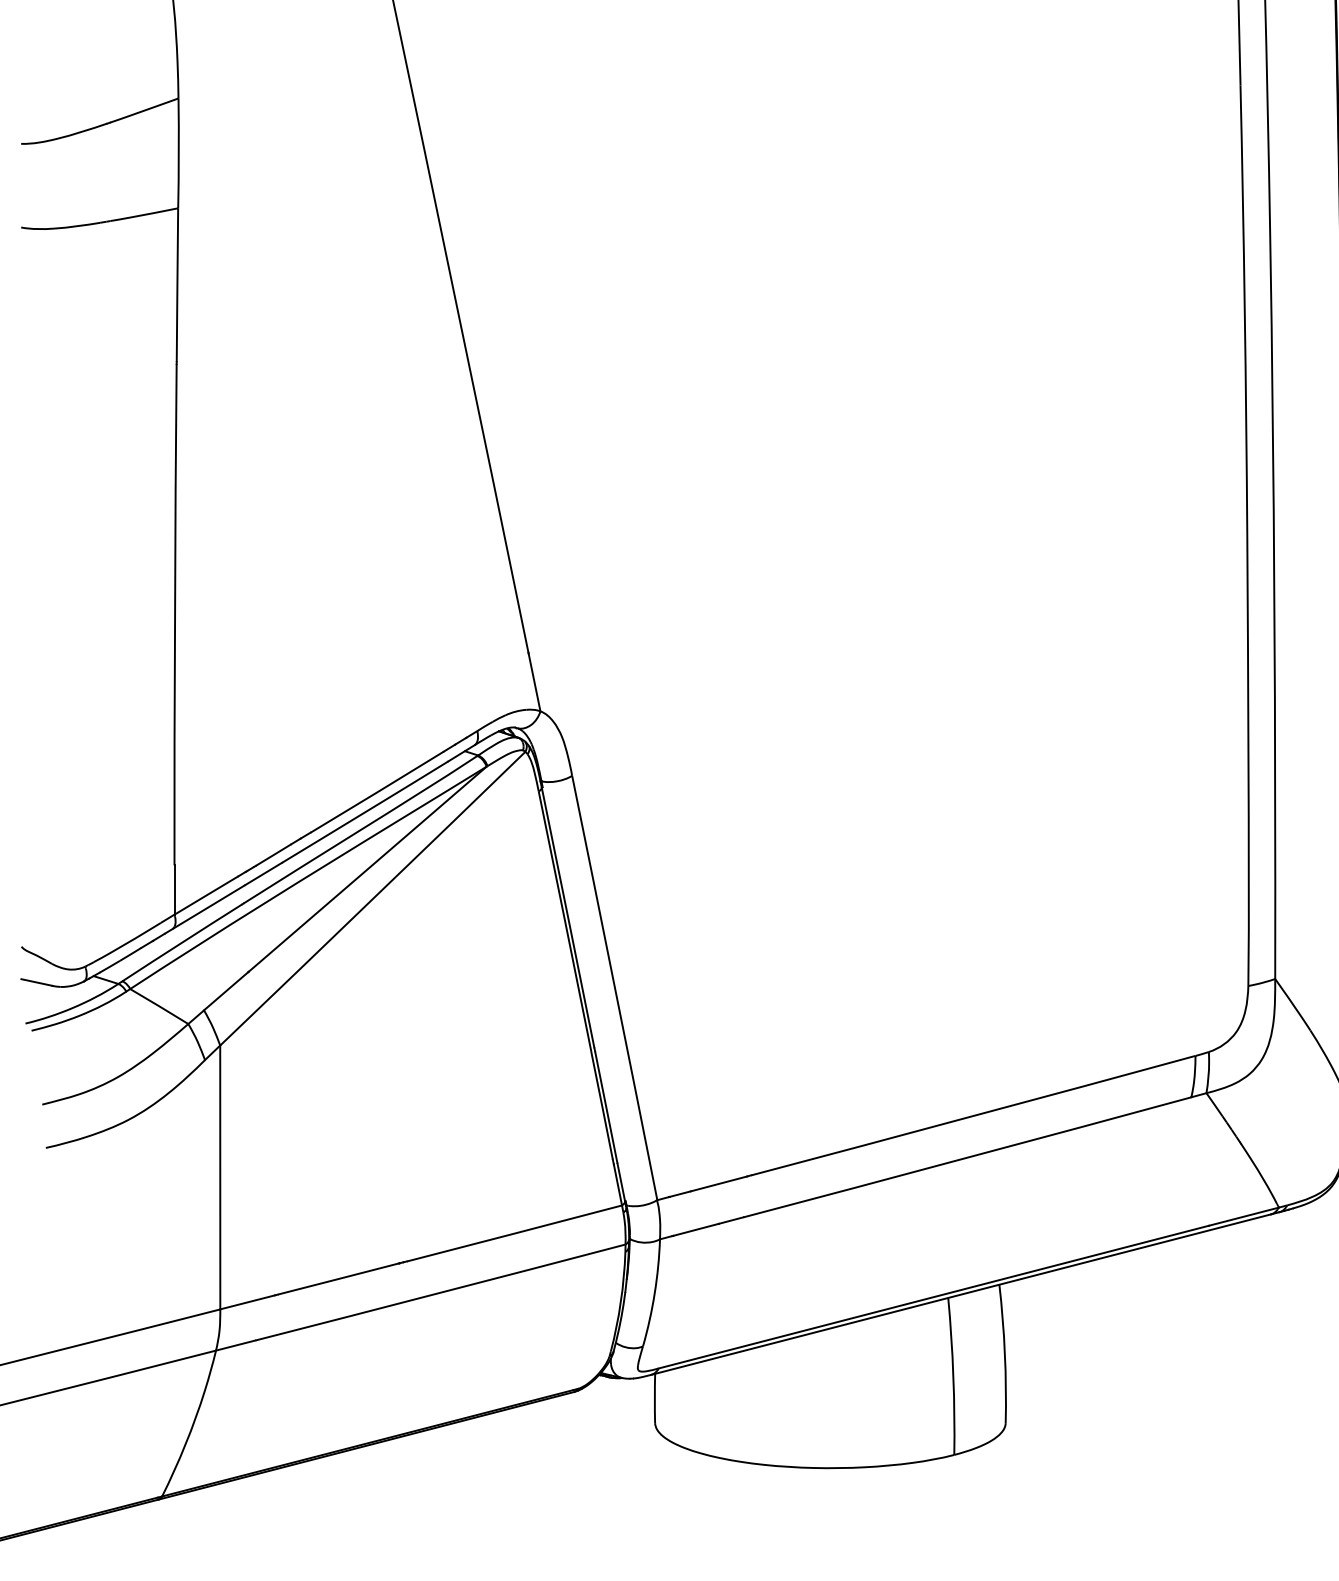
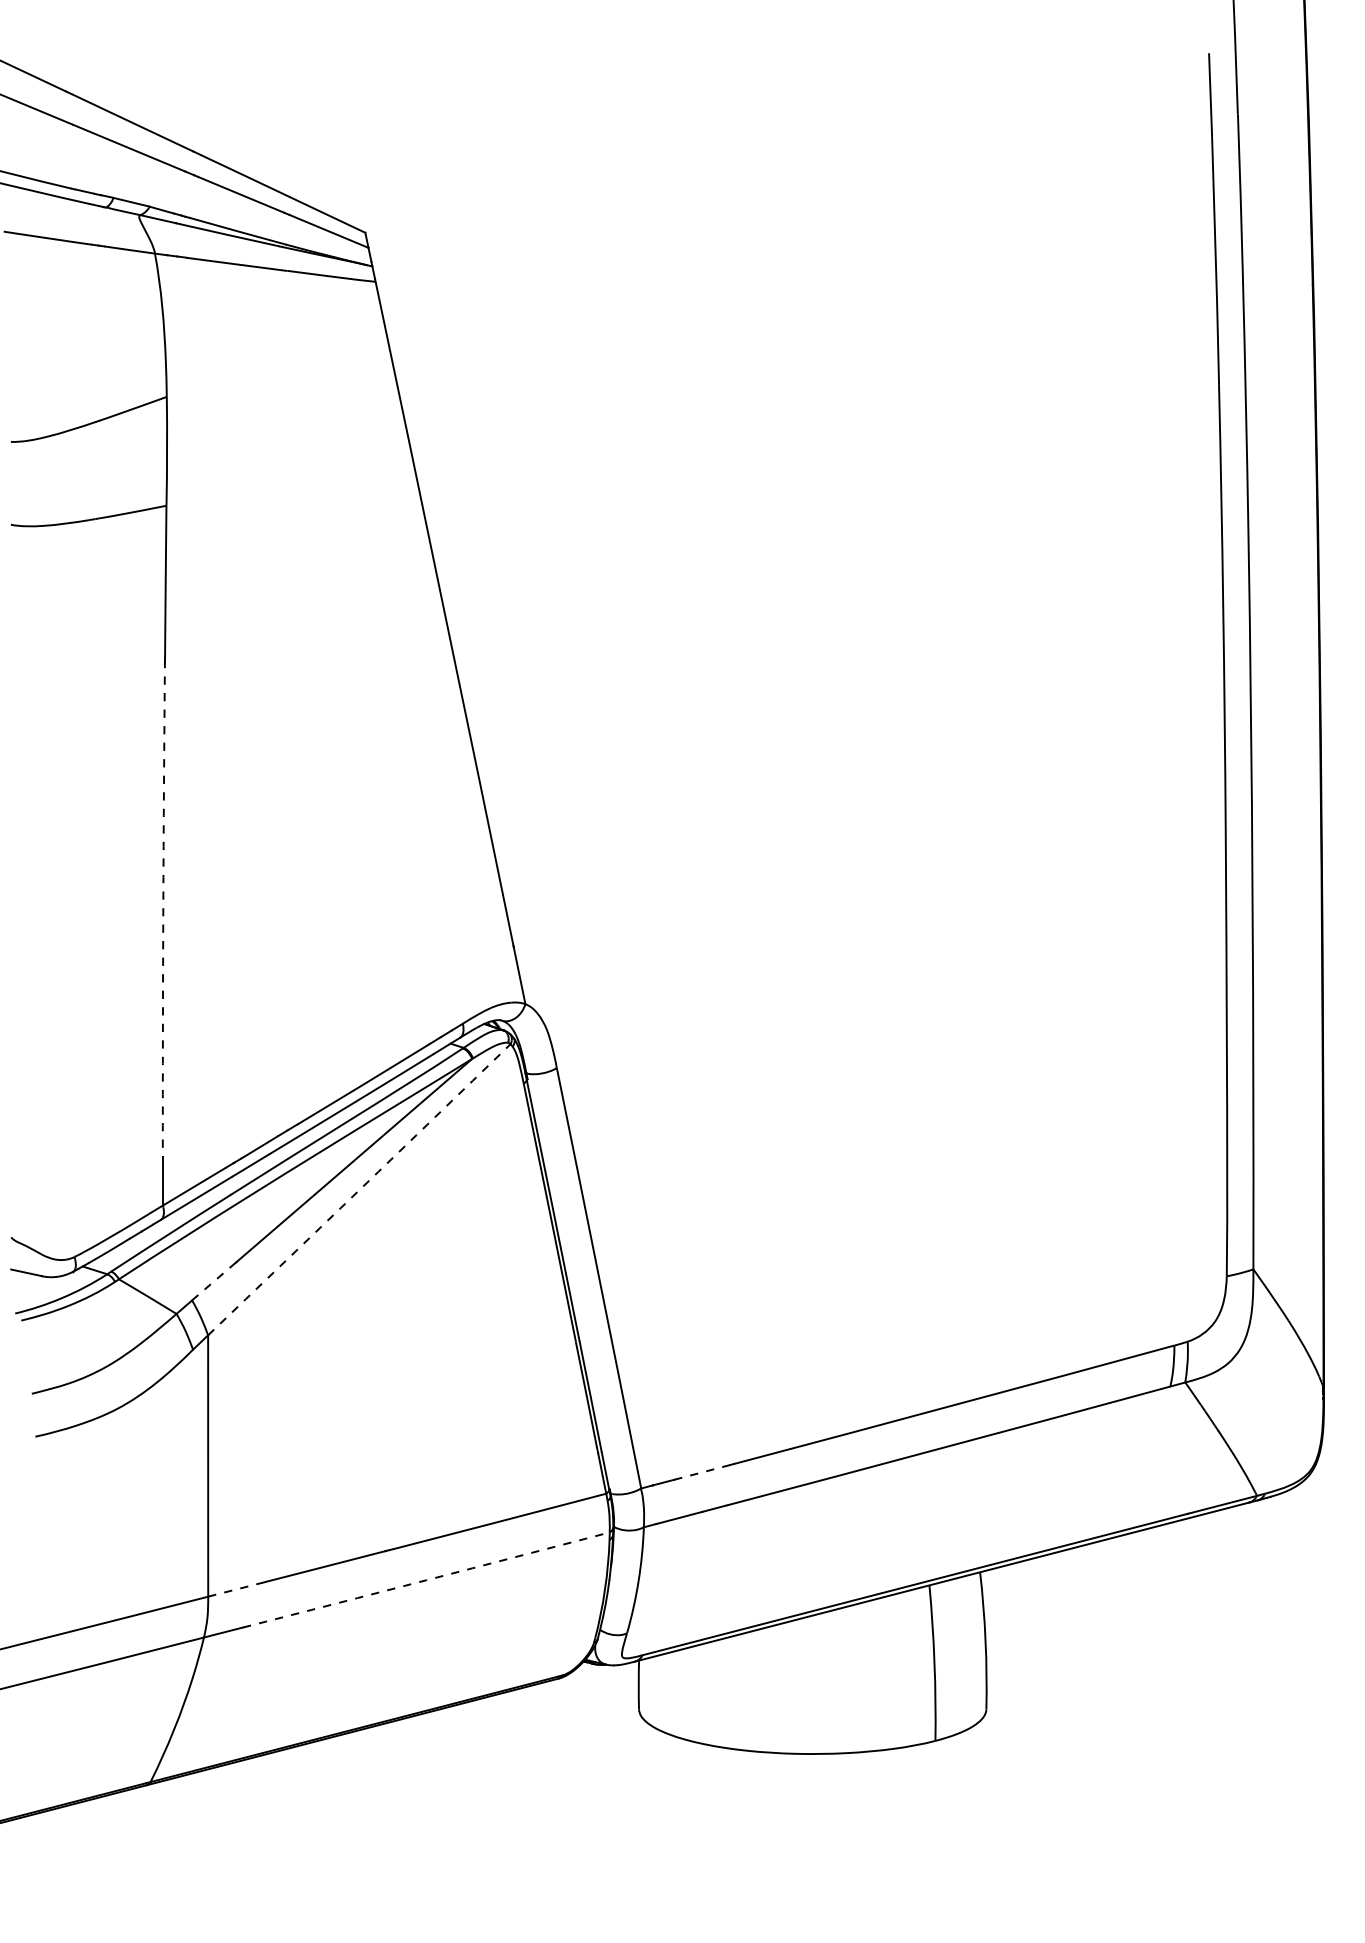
arc: (175, 614) -> (163, 908), solid -> dashed
arc: (372, 899) -> (359, 1190), solid -> dashed
line: (225, 991) -> (213, 1281), solid -> dashed
line: (719, 1184) -> (702, 1472), solid -> dashed
arc: (440, 1293) -> (426, 1580), solid -> dashed
line: (247, 1302) -> (235, 1589), solid -> dashed

